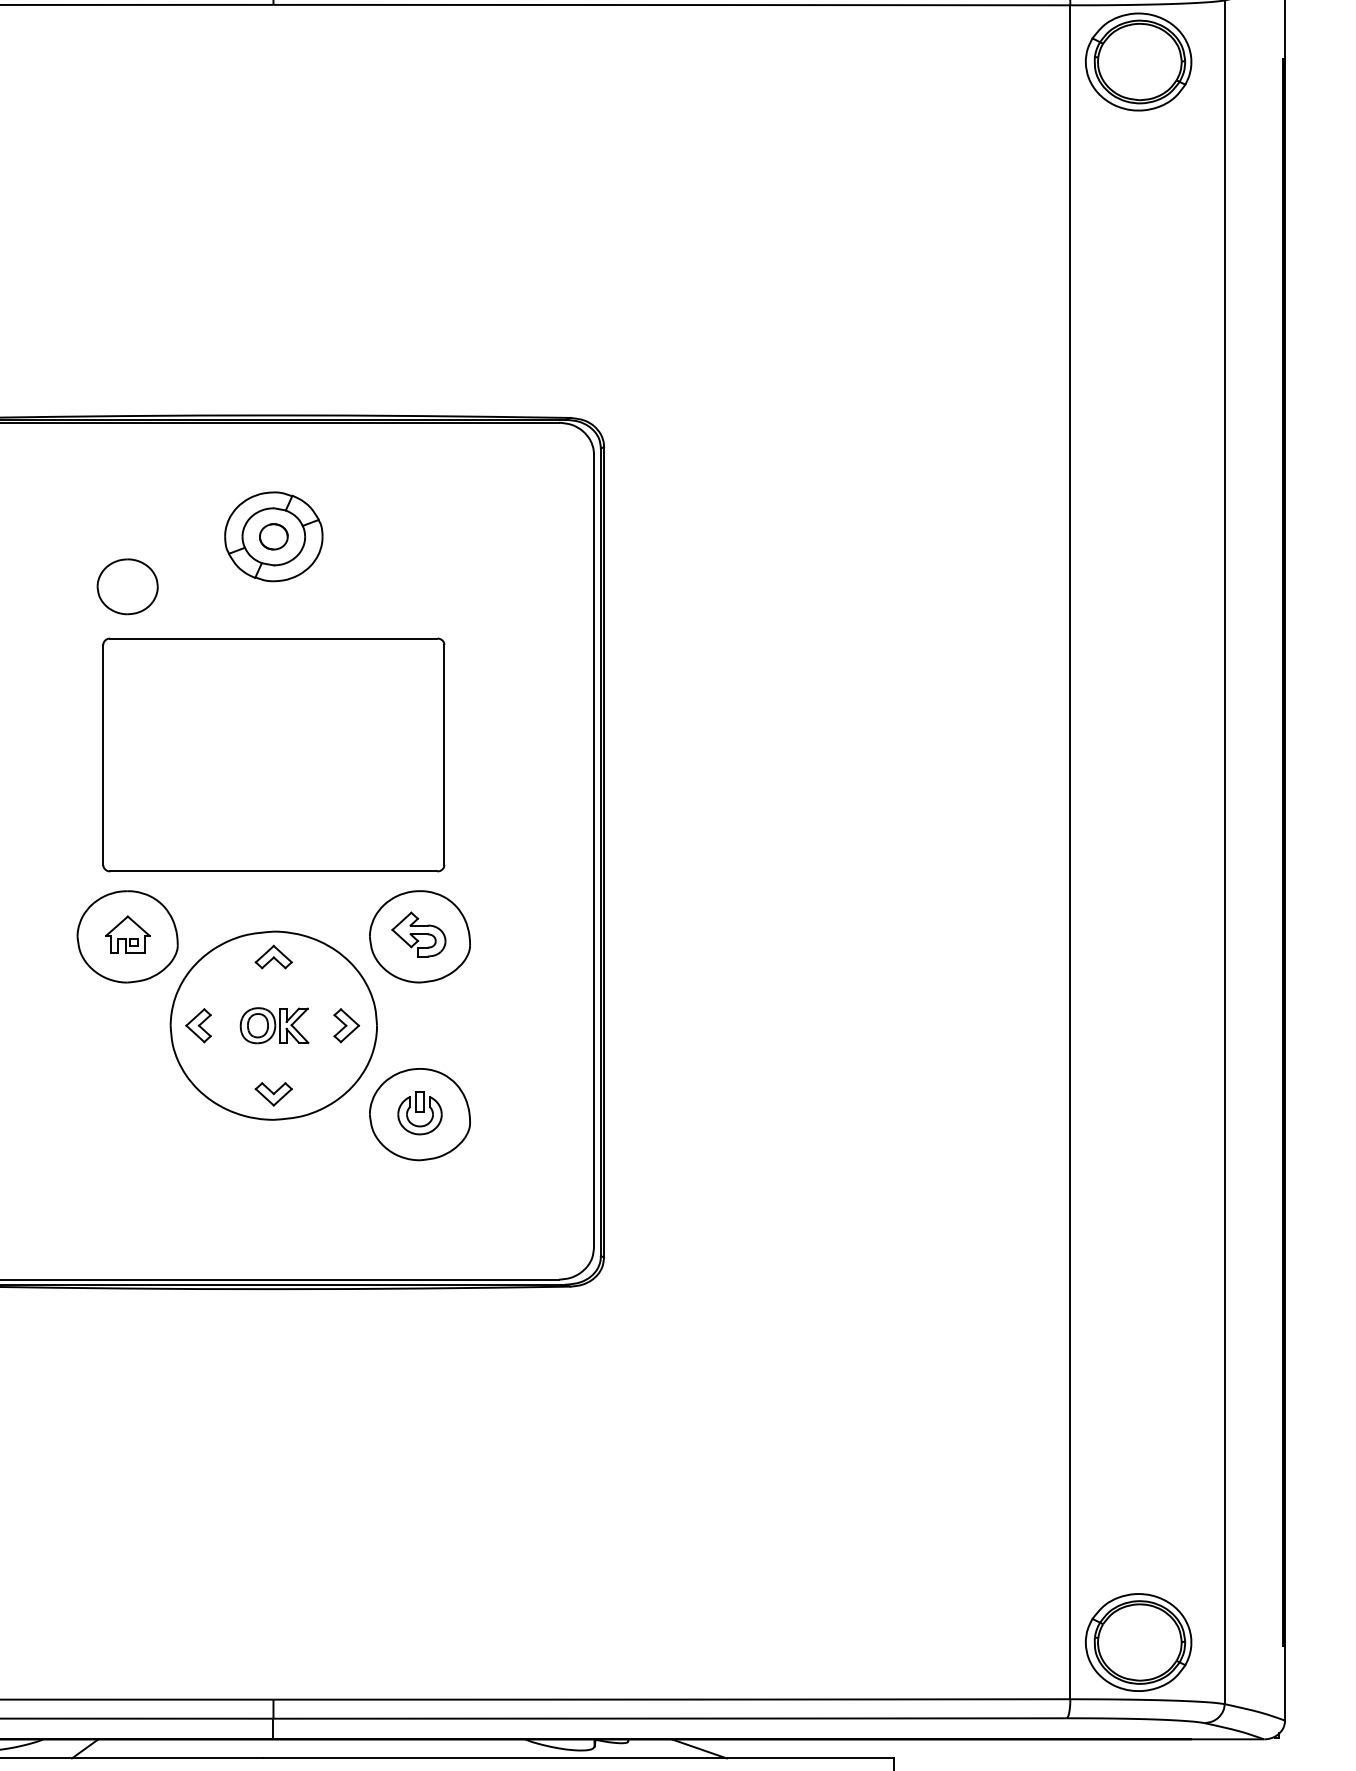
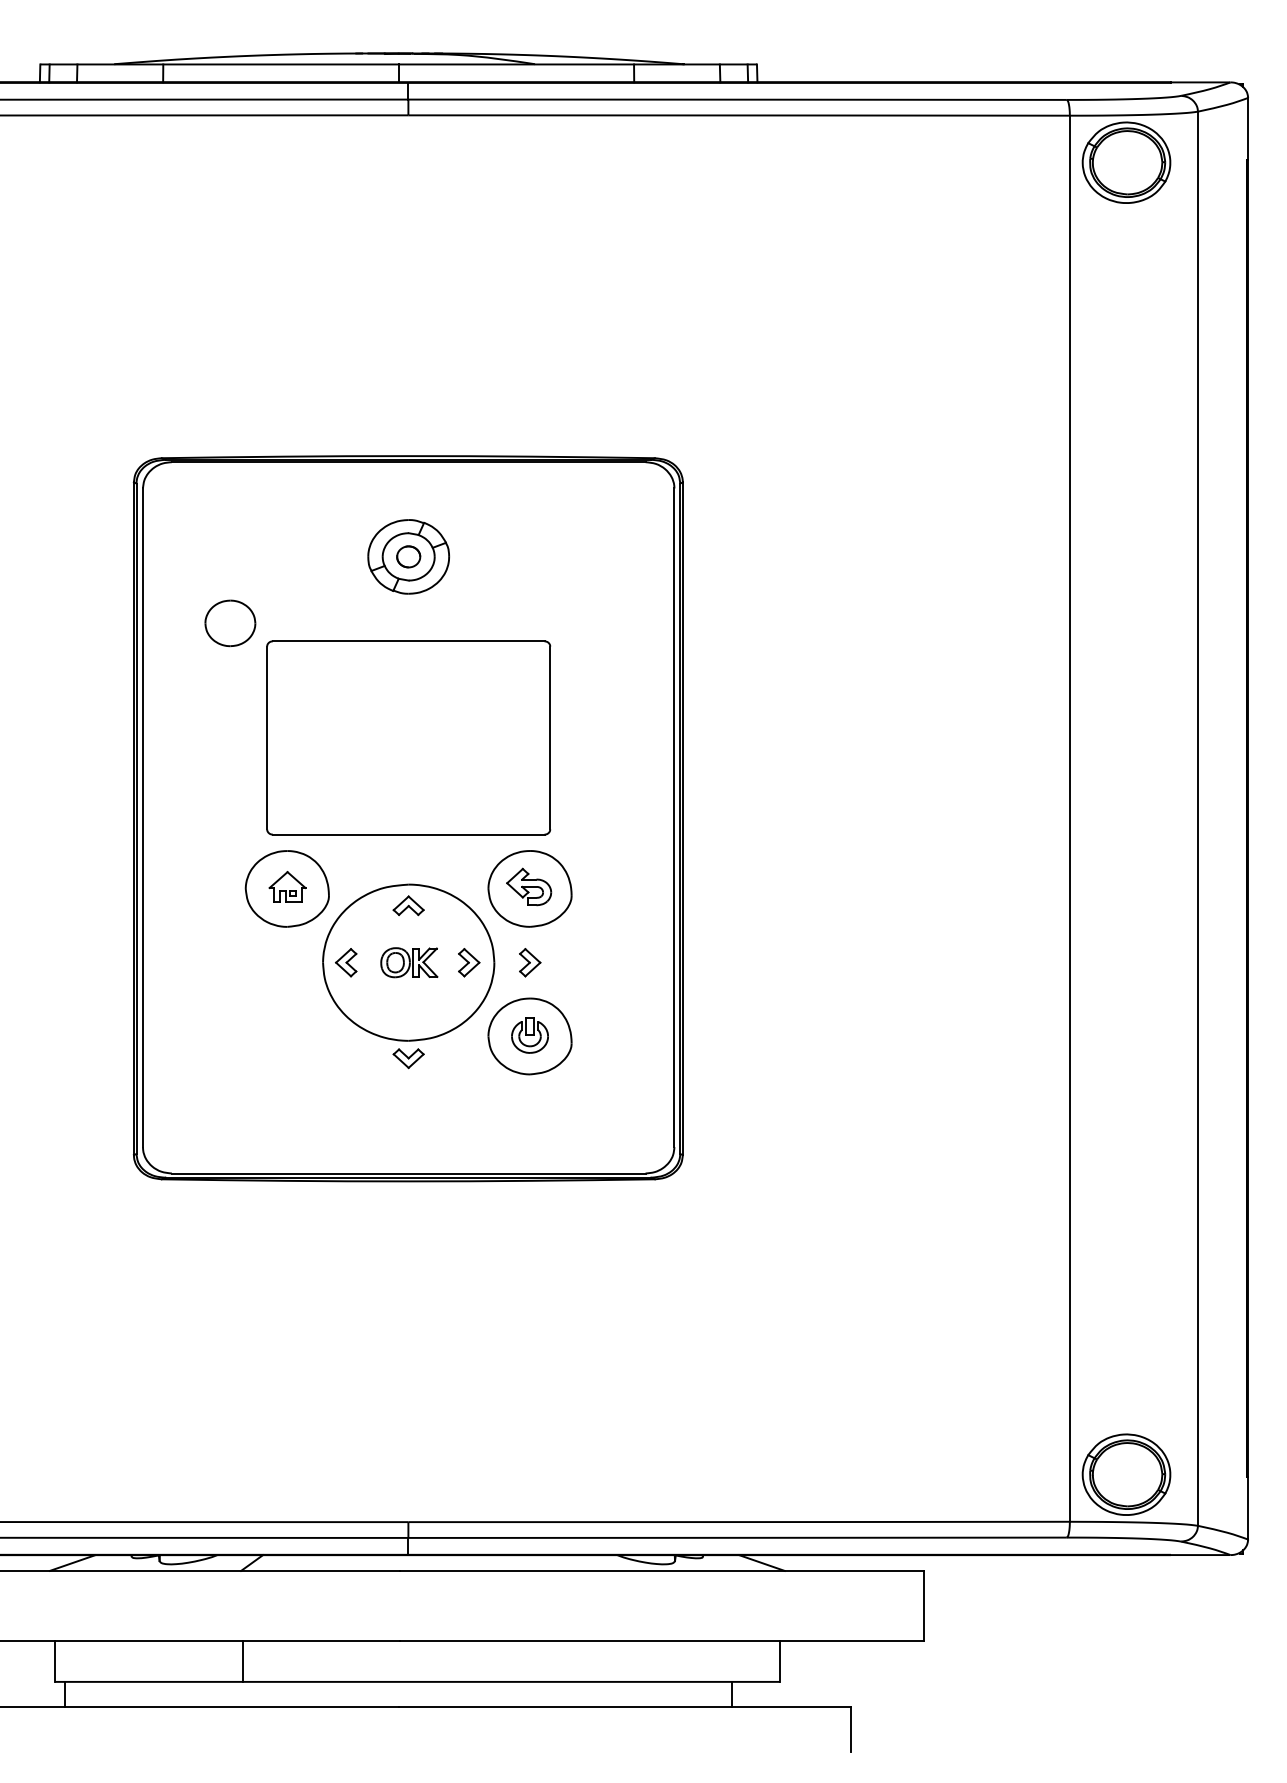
part: (127, 586) -> (230, 623), moved
part: (420, 1025) -> (530, 962), added
part: (273, 1094) -> (408, 1058), moved

